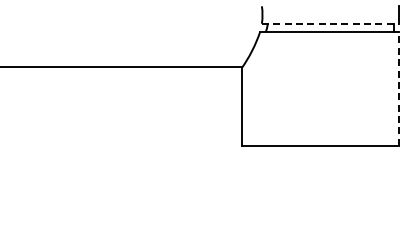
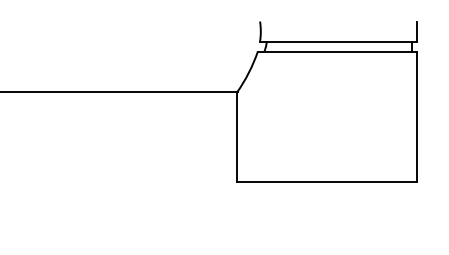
line: (330, 23) -> (338, 41), dashed -> solid
line: (398, 89) -> (417, 117), dashed -> solid

